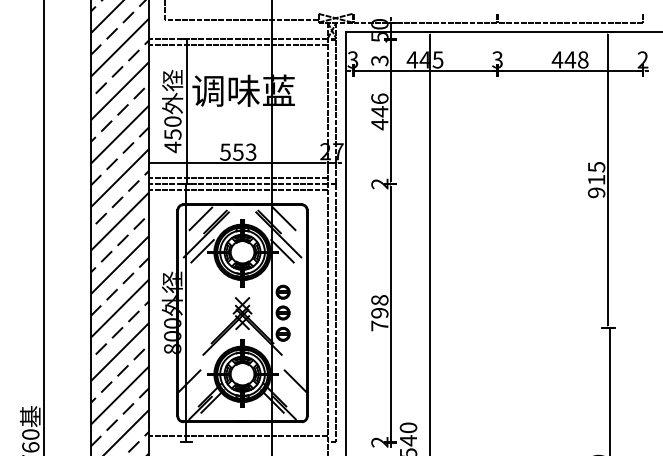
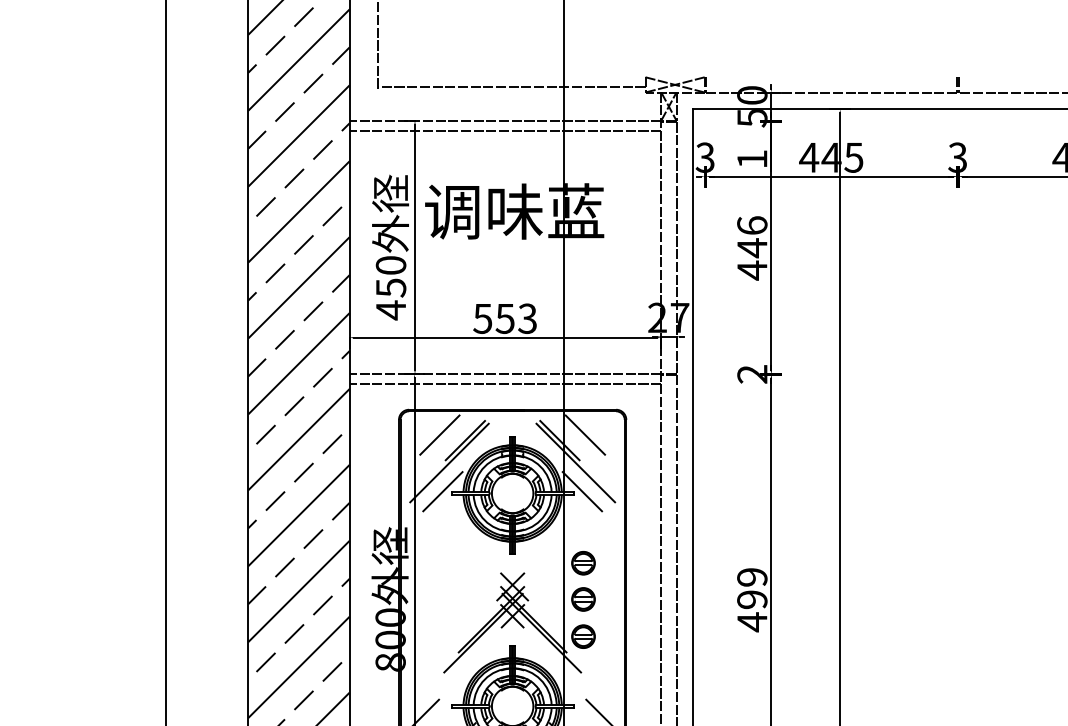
text: (379, 60) -> (751, 158), 3 -> 1
line: (238, 178) -> (505, 364), removed
text: (379, 313) -> (751, 600), 798 -> 499

